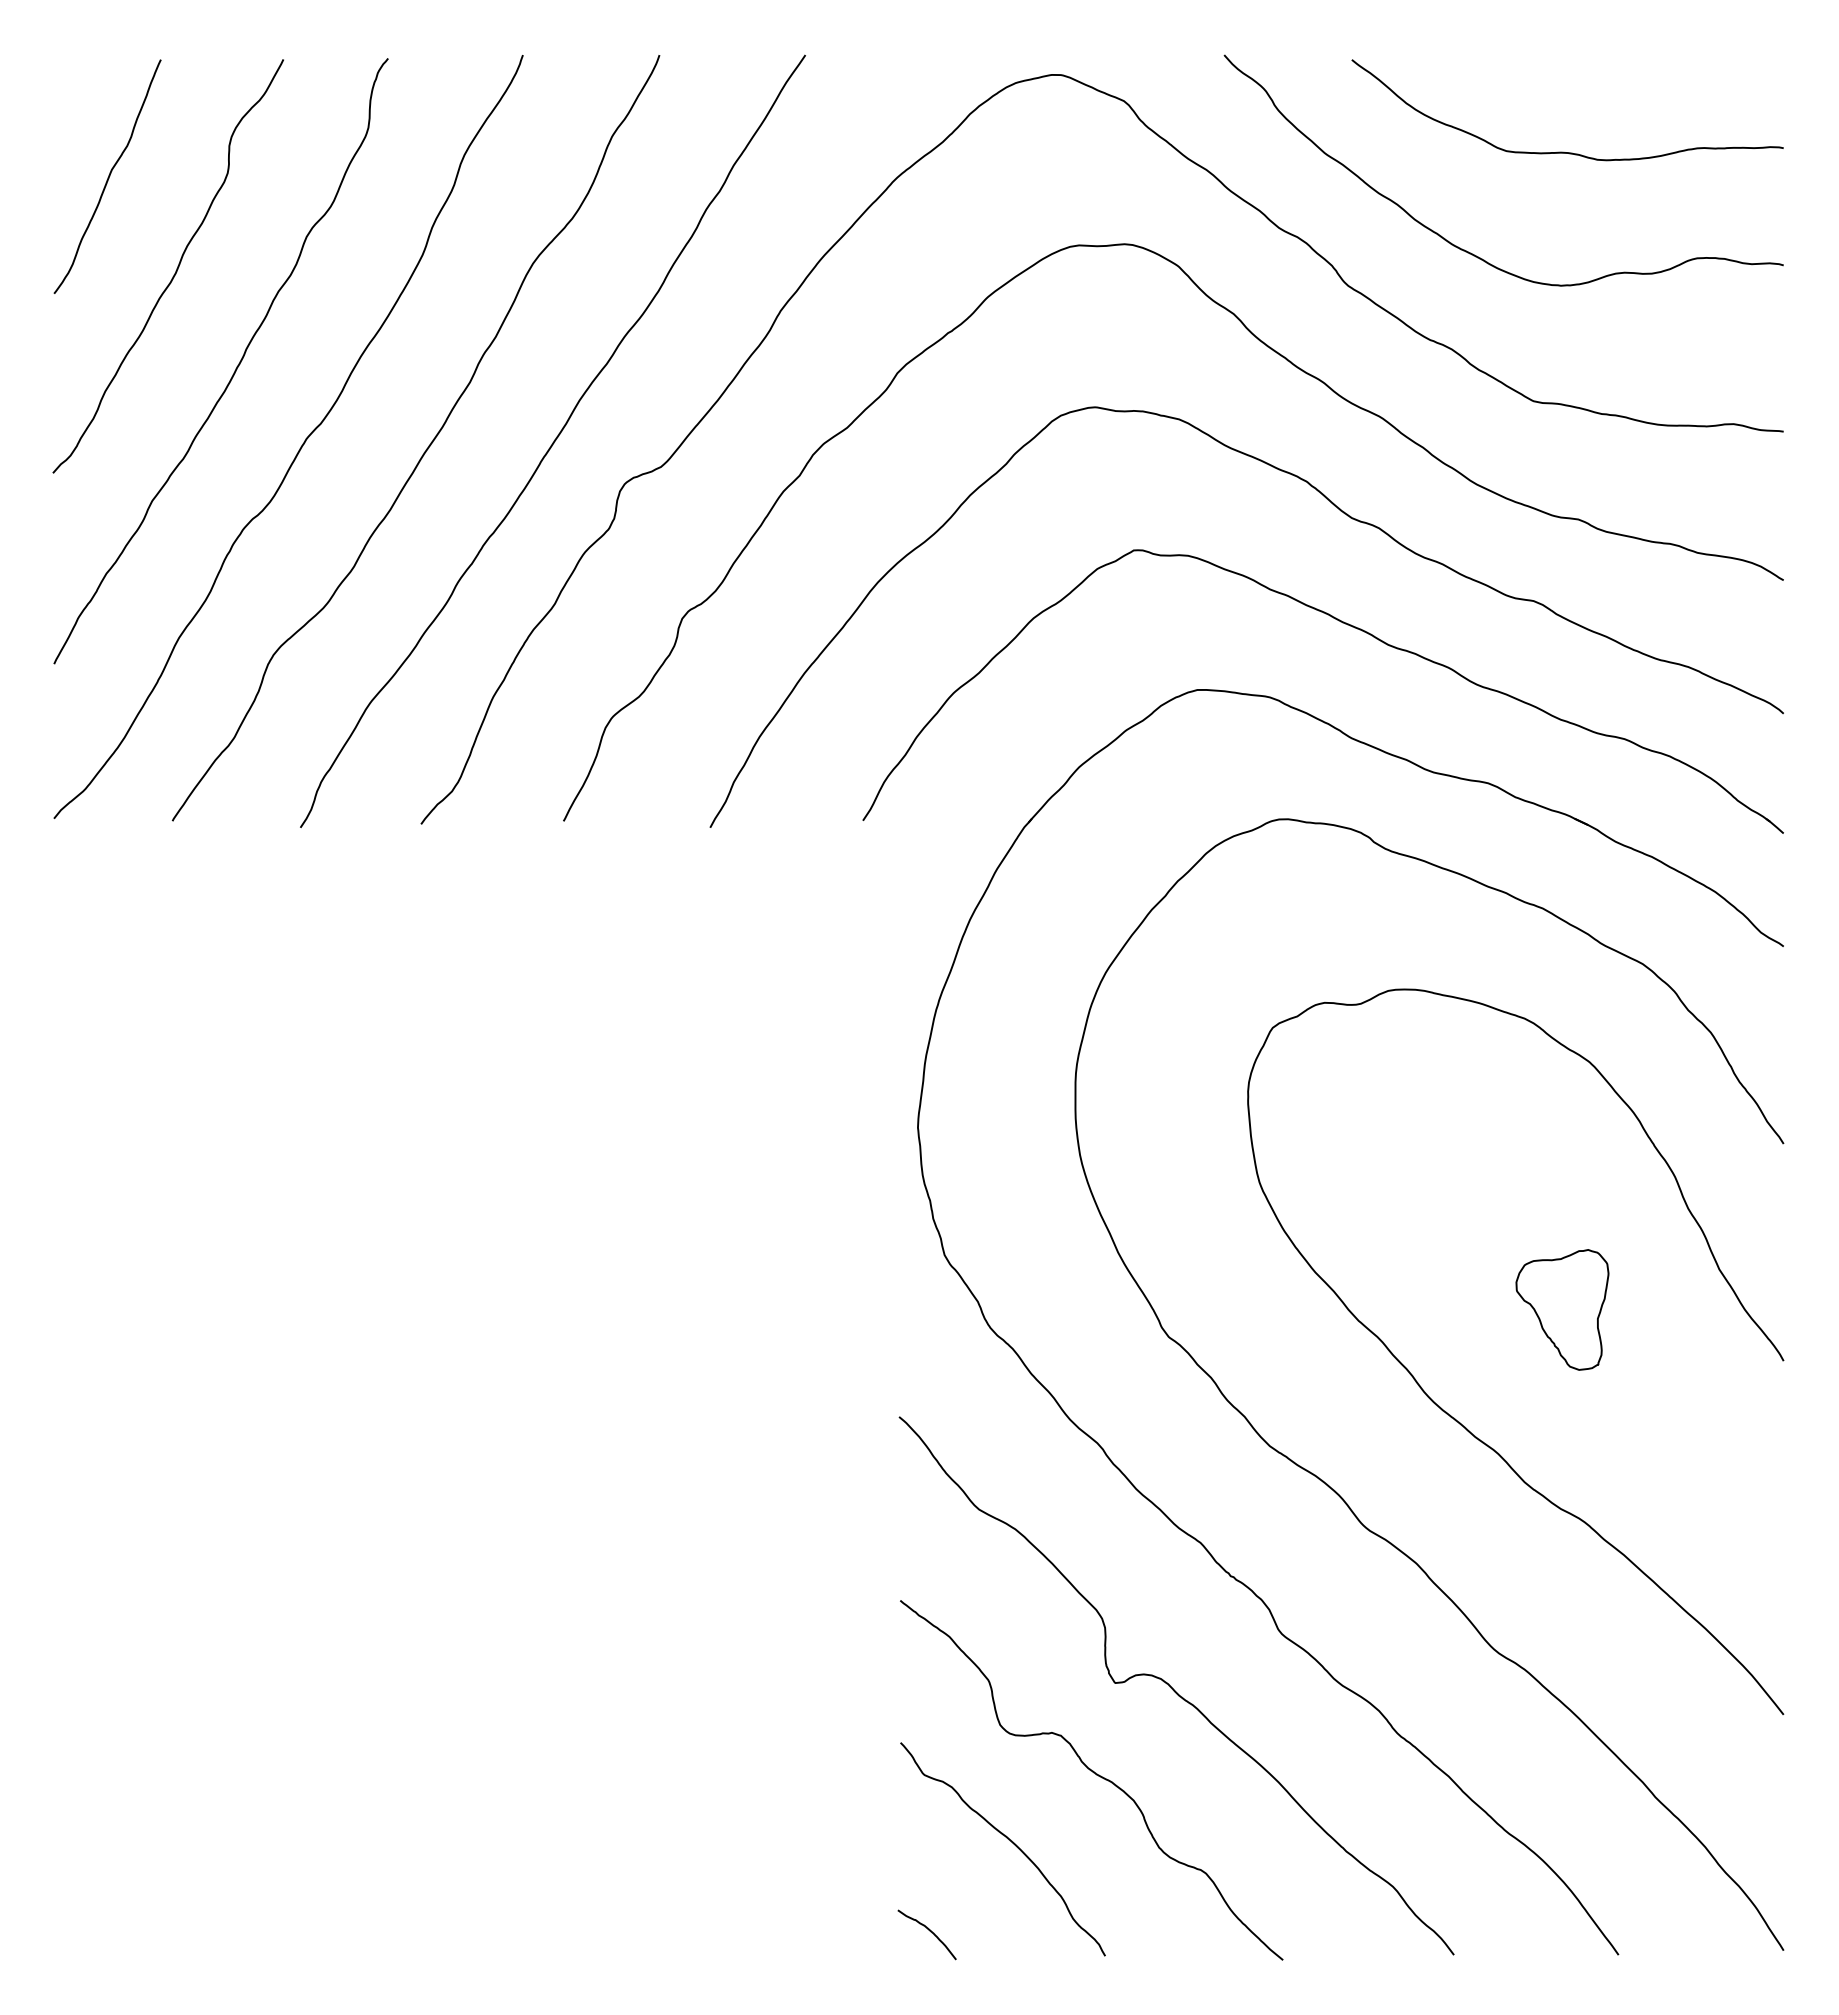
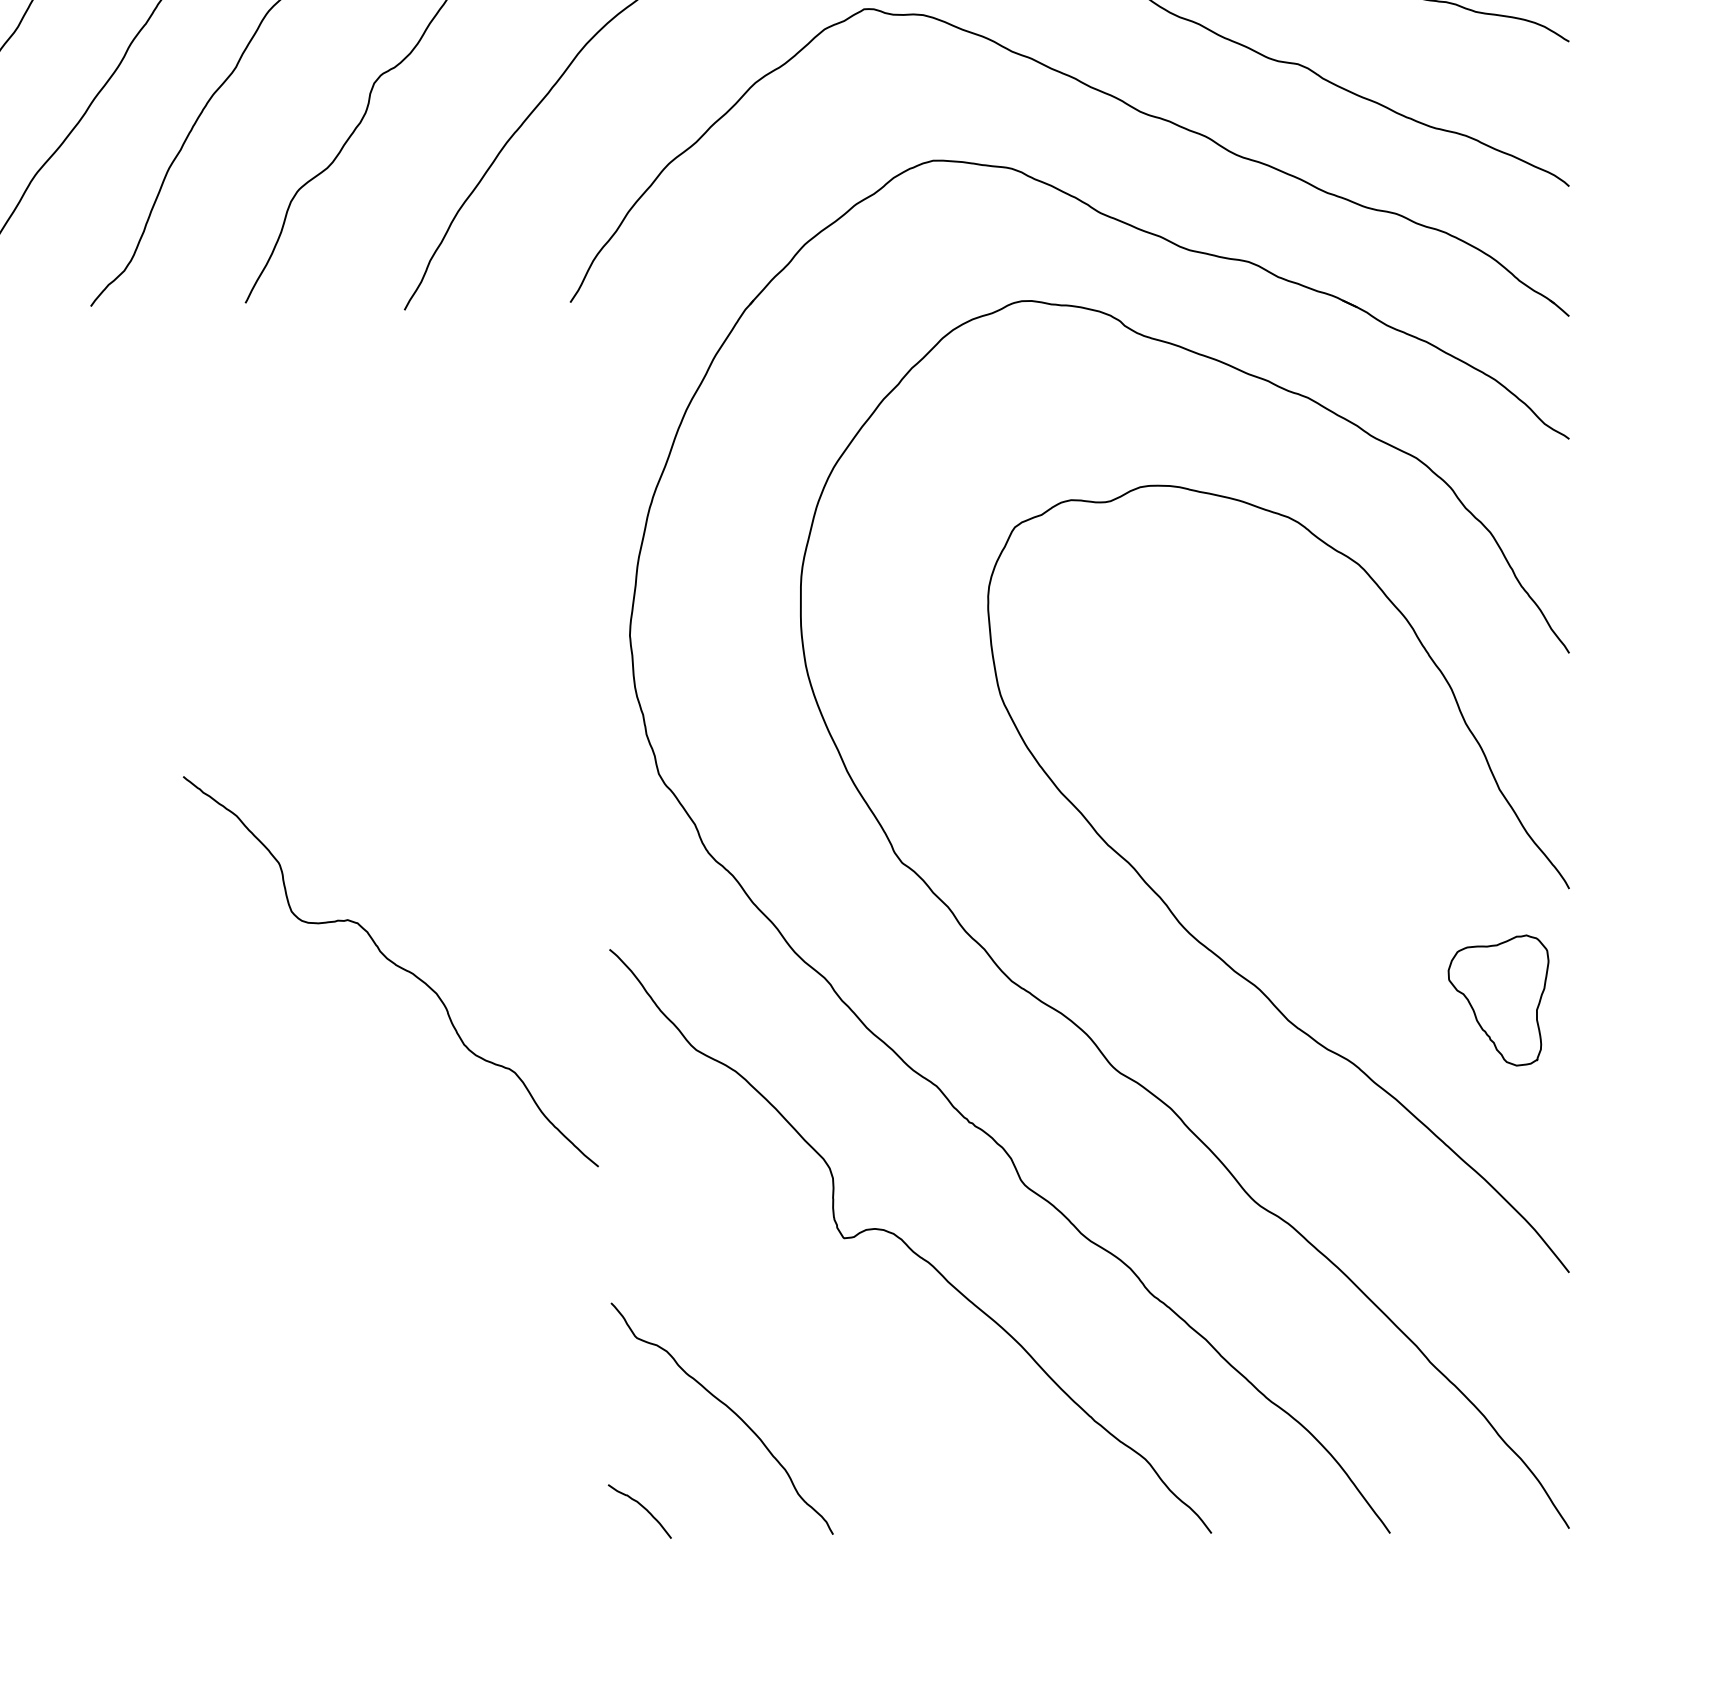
part: (1562, 1309) -> (1498, 1000), moved
curve: (1096, 1775) -> (396, 966), moved

